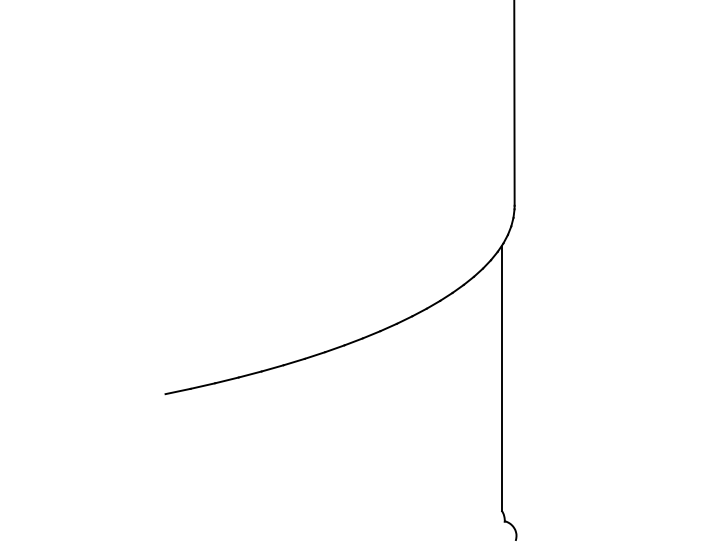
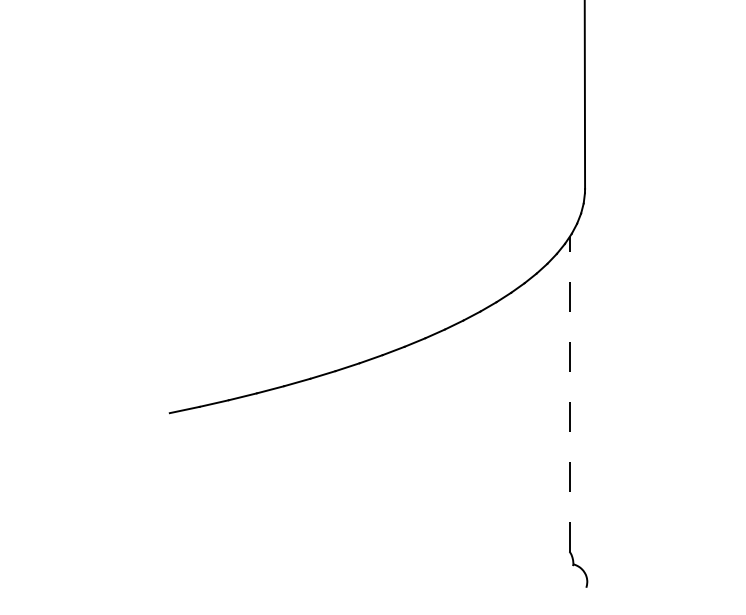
line: (501, 378) -> (569, 394), solid -> dashed

